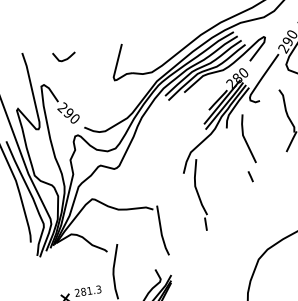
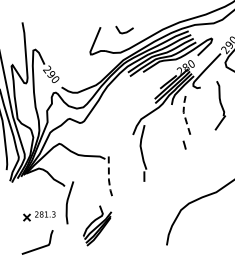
curve: (65, 58) -> (125, 31), moved
line: (244, 139) -> (184, 115), solid -> dashed
line: (160, 232) -> (108, 177), solid -> dashed

